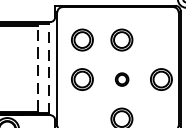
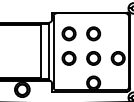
line: (38, 68) -> (41, 51), dashed -> solid
line: (49, 68) -> (48, 51), dashed -> solid
part: (121, 79) -> (93, 58), size x1.67

